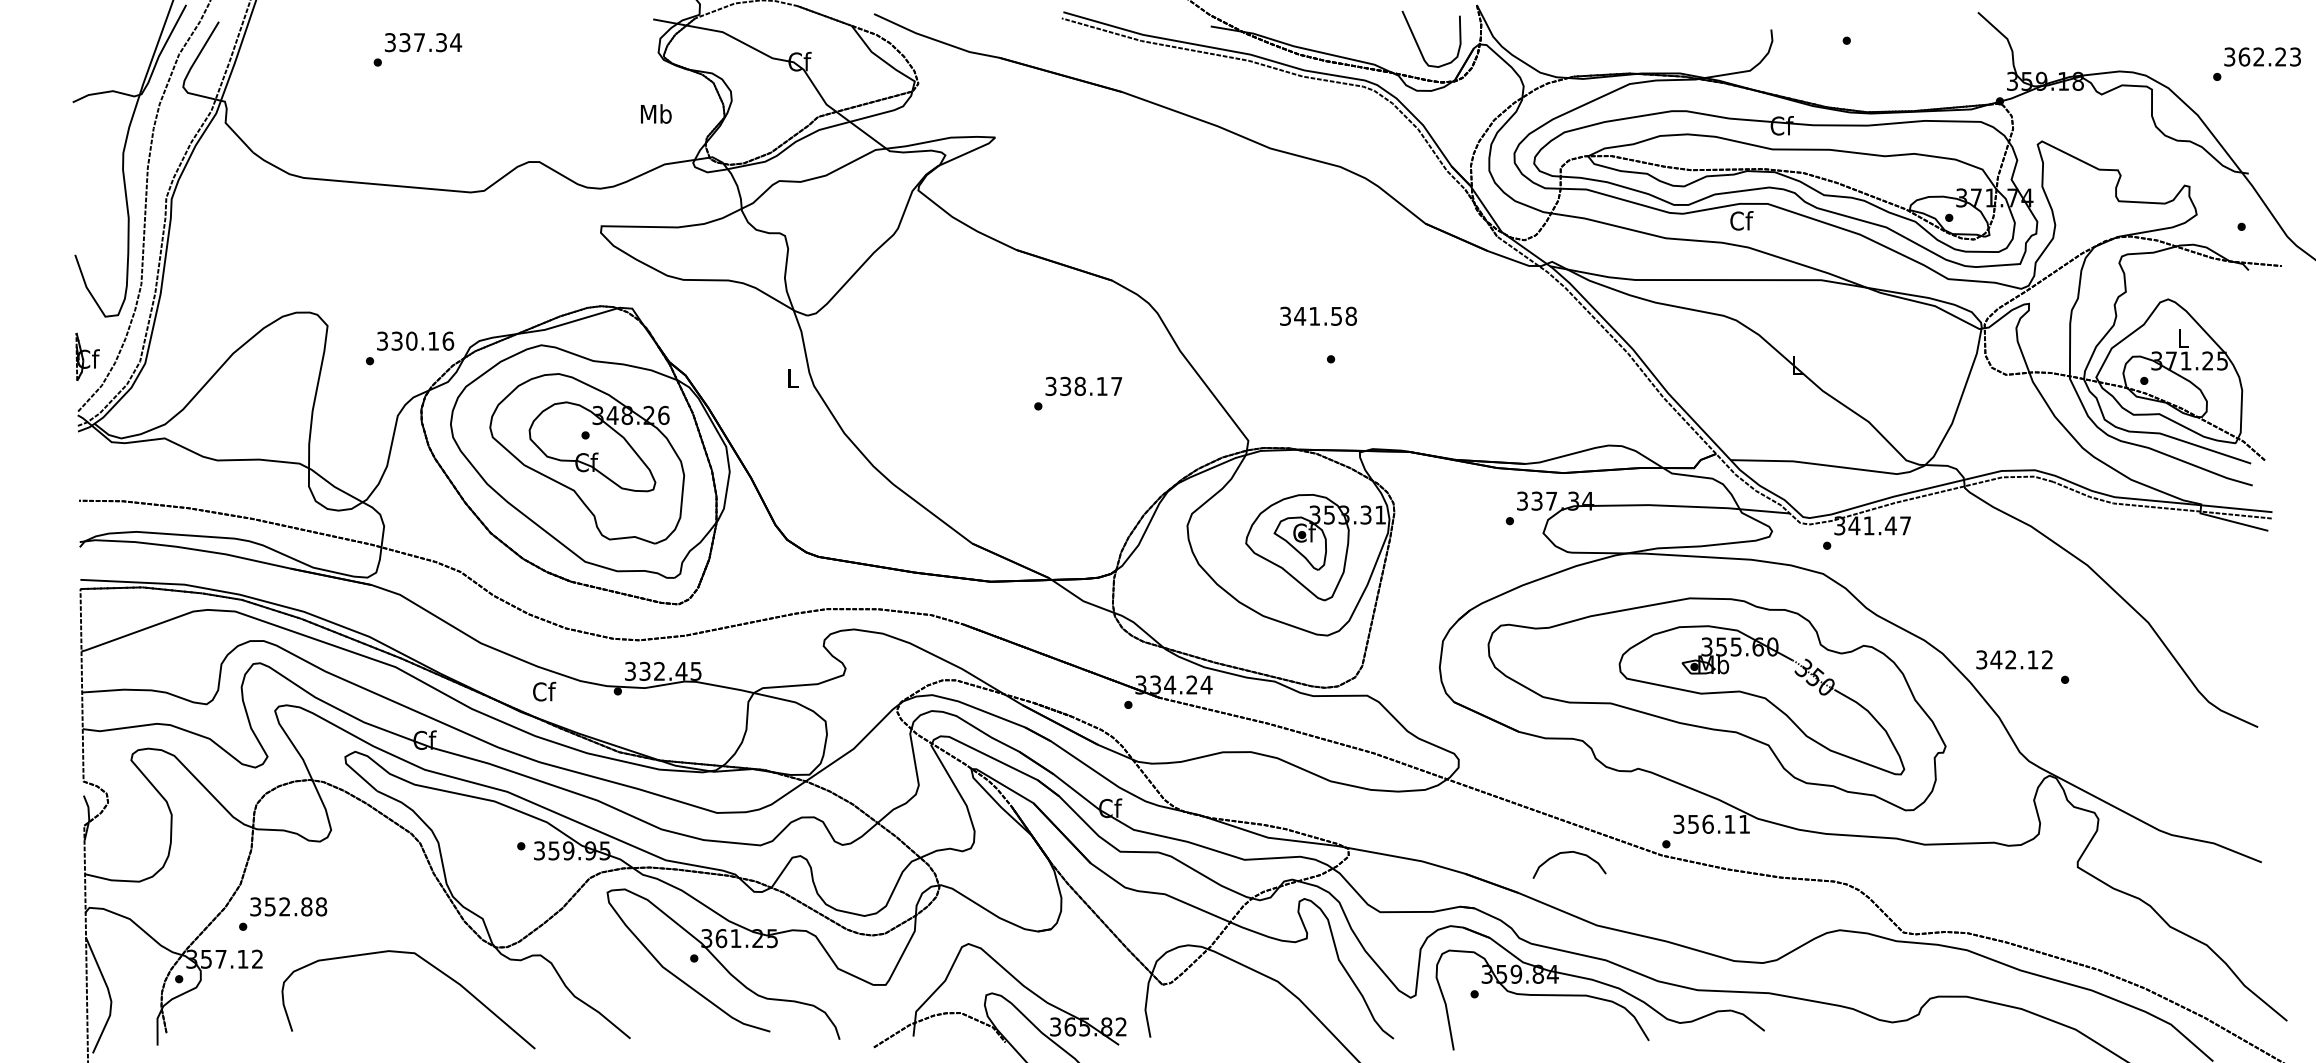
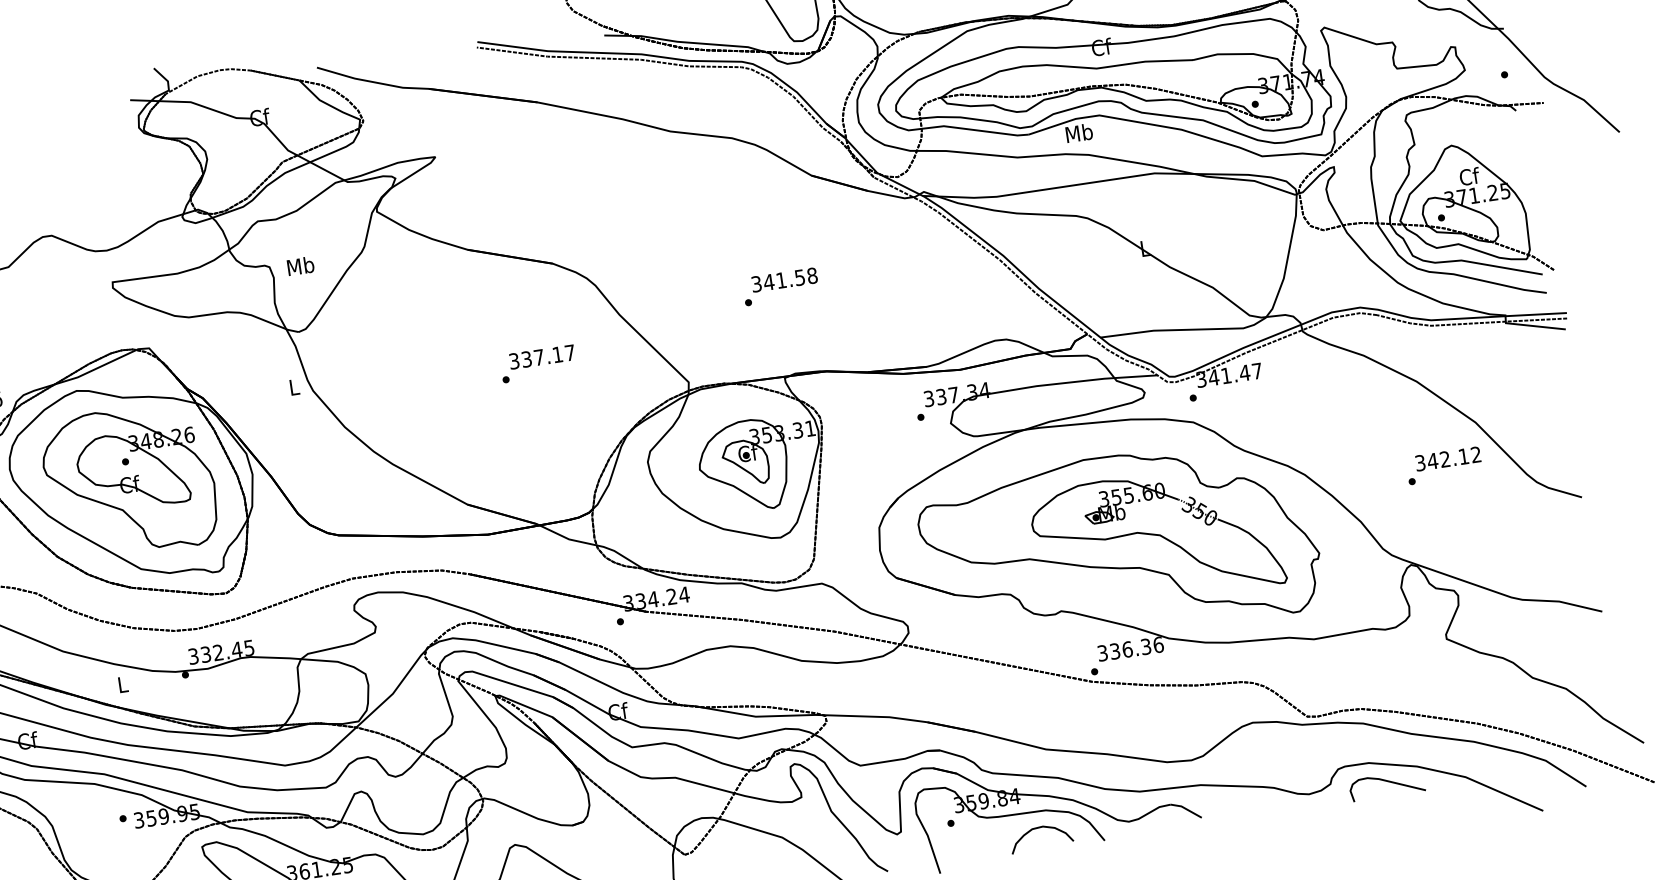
text: (656, 113) -> (300, 265), moved
text: (1741, 220) -> (1079, 132), Cf -> Mb
text: (1318, 315) -> (784, 279), moved
text: (2183, 337) -> (1469, 176), L -> Cf
text: (1079, 386) -> (538, 357), 338.17 -> 337.17
text: (2014, 659) -> (1448, 458), moved
text: (544, 691) -> (123, 684), Cf -> L
text: (1719, 823) -> (1137, 647), 356.11 -> 336.36
curve: (1569, 853) -> (1040, 828), moved
curve: (1983, 1021) -> (1386, 781), added

